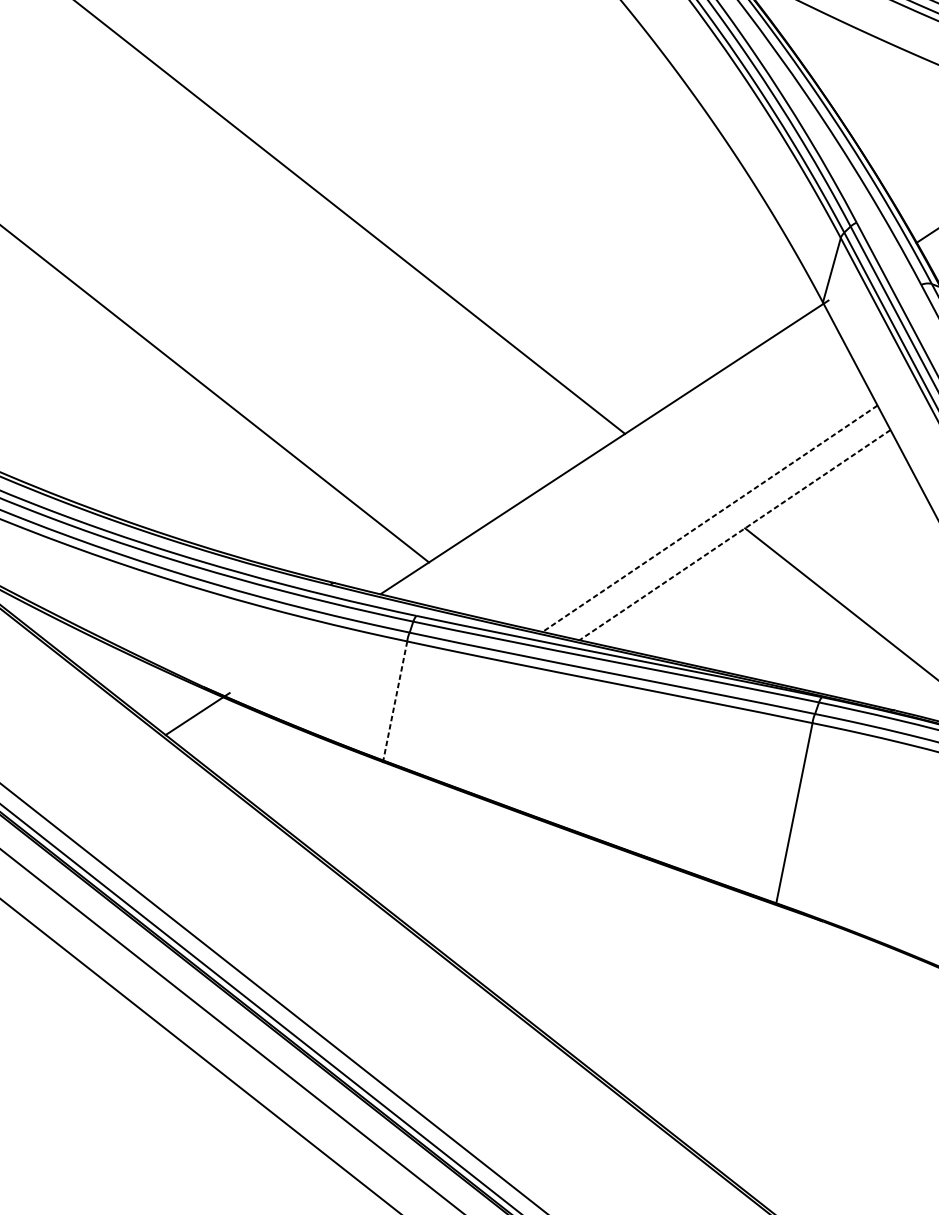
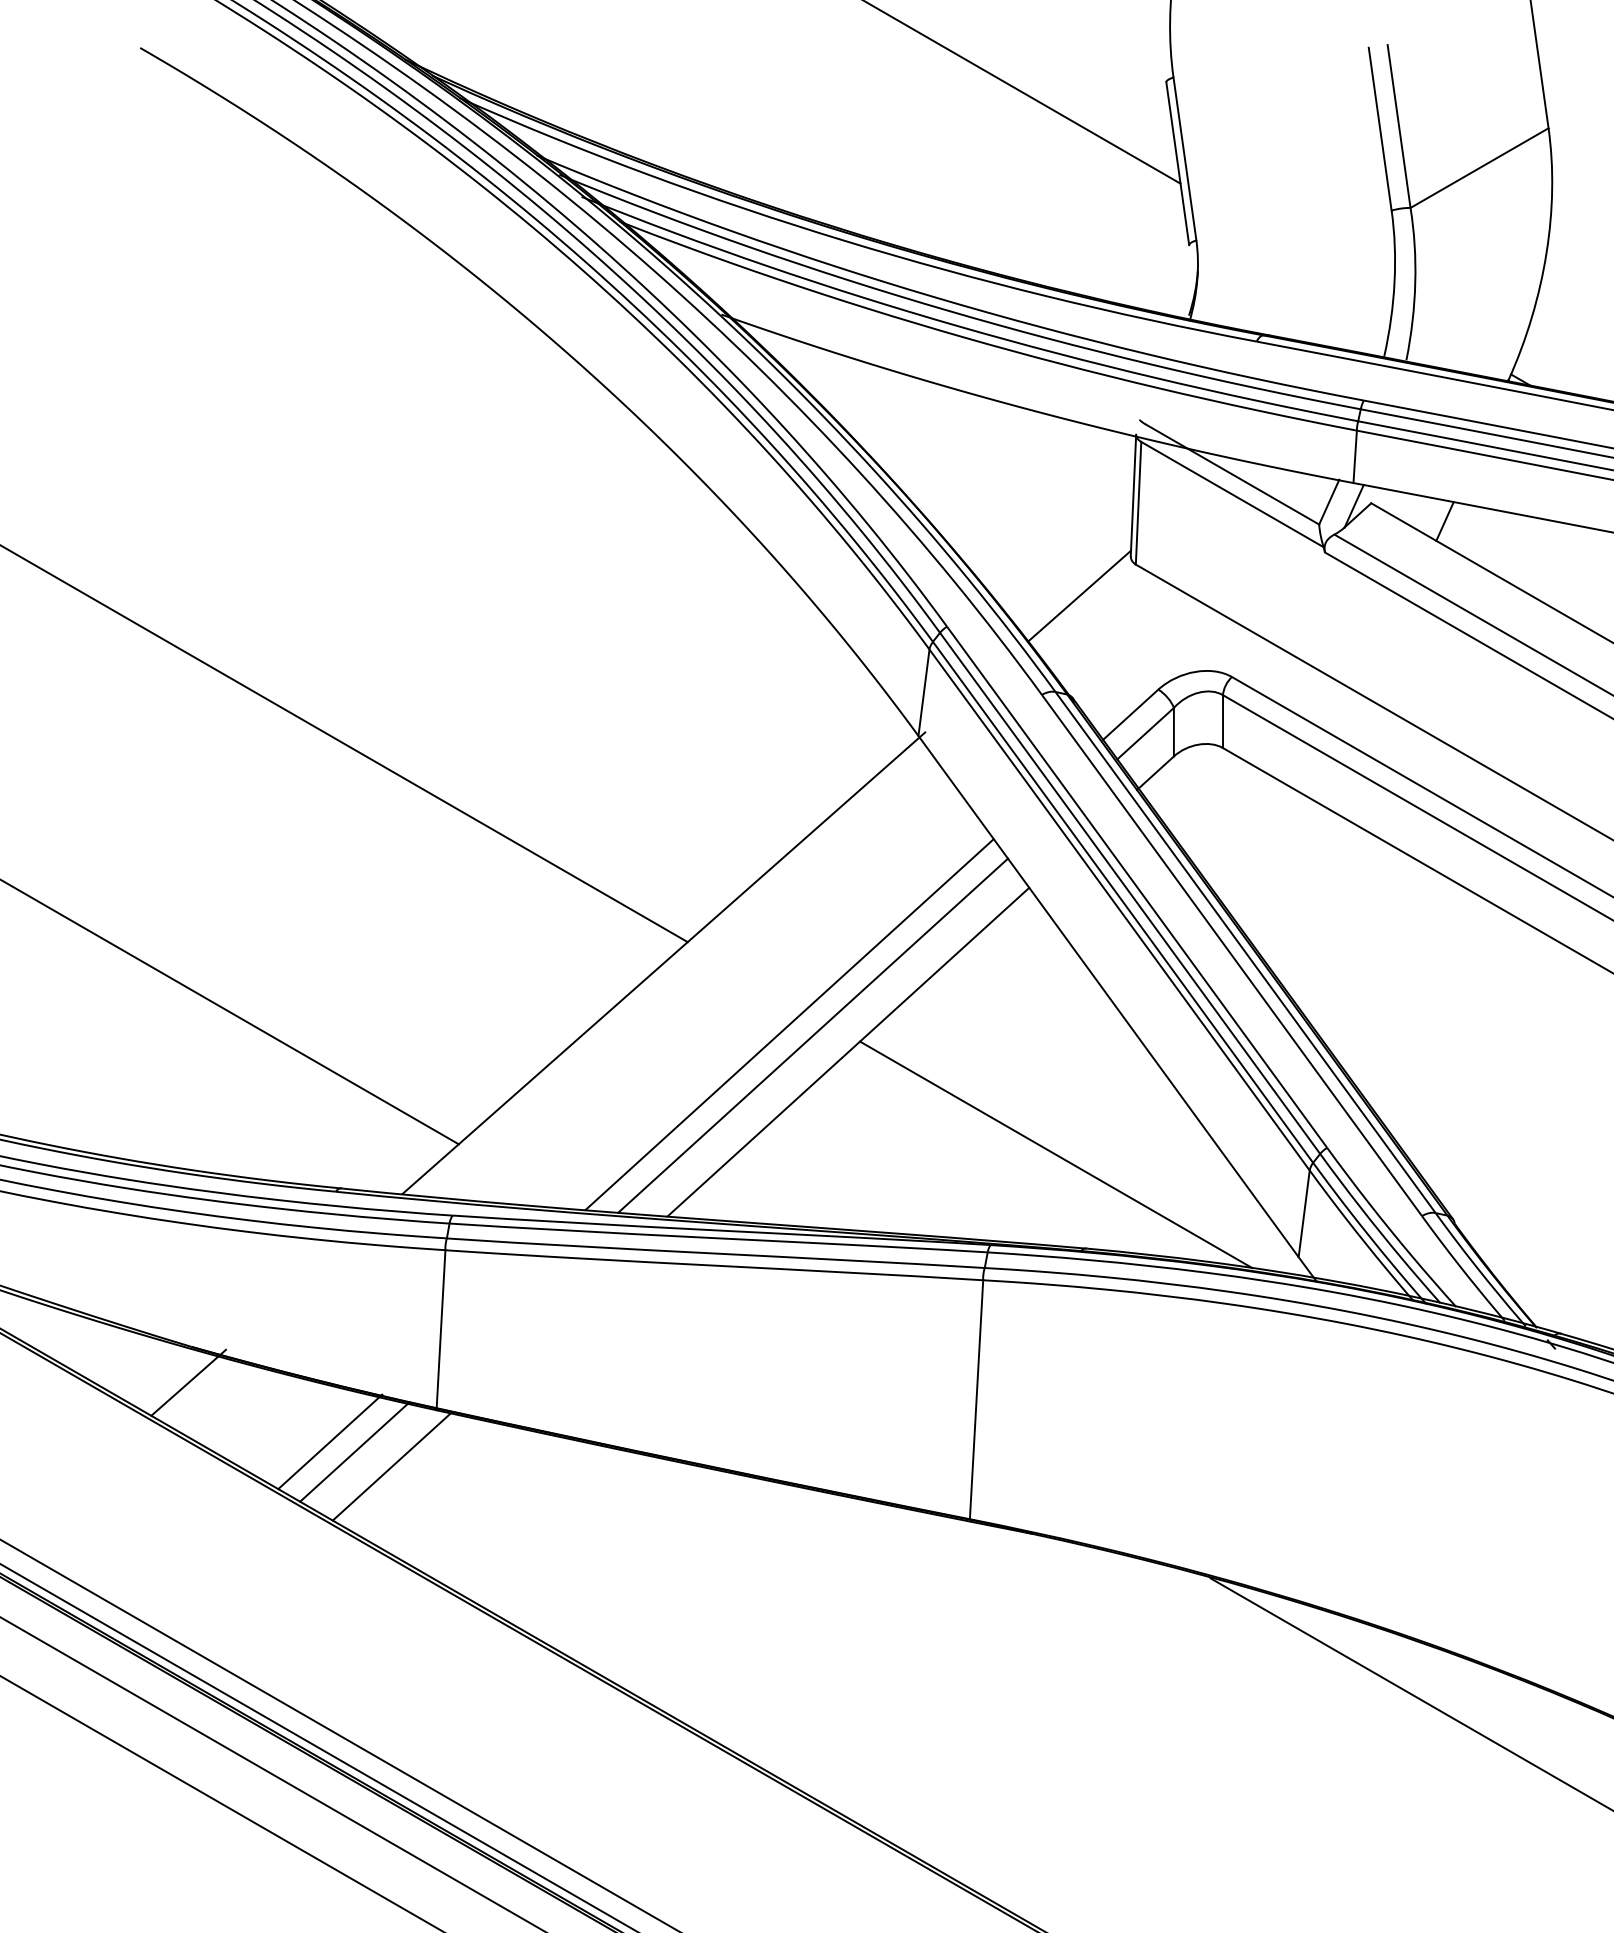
line: (693, 507) -> (789, 1024), added
line: (709, 519) -> (812, 1036), dashed -> solid
line: (734, 535) -> (847, 1052), dashed -> solid
line: (395, 701) -> (441, 1329), dashed -> solid
line: (299, 774) -> (330, 1441), added
line: (316, 784) -> (354, 1451), added
line: (342, 799) -> (391, 1466), added

